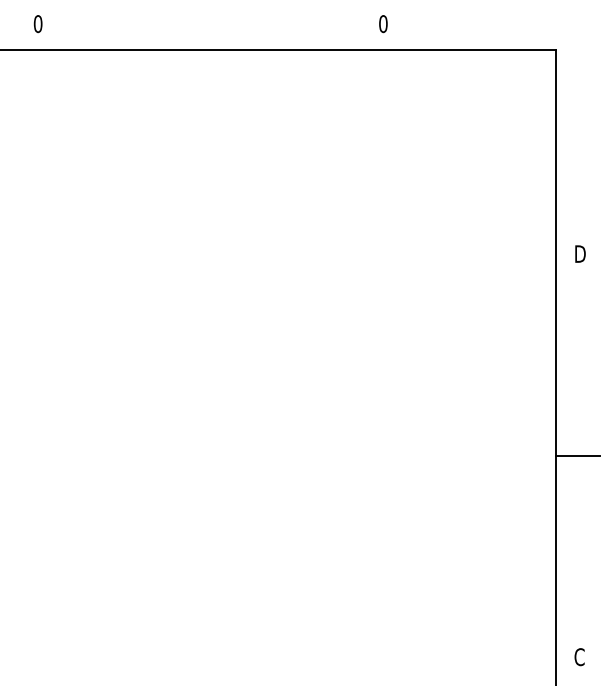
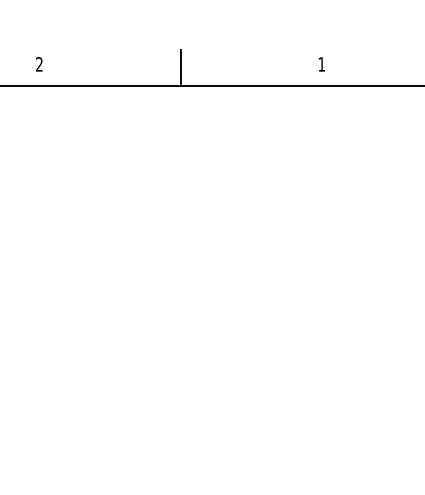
text: (37, 24) -> (38, 64), 0 -> 2
text: (383, 24) -> (321, 64), 0 -> 1
line: (210, 28) -> (180, 68), added

